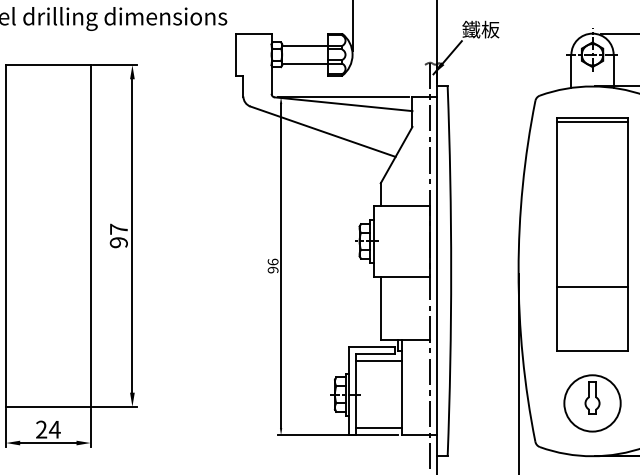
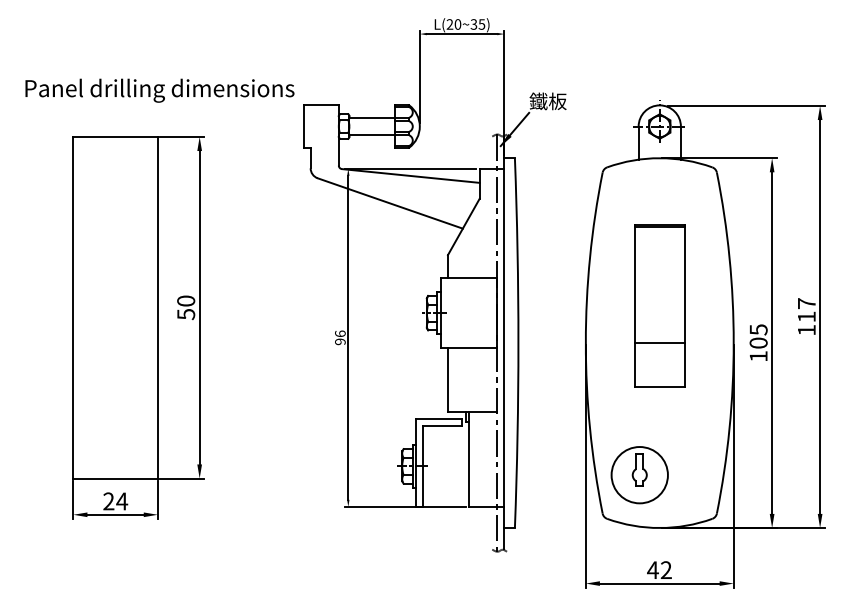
part: (592, 233) -> (659, 305), size x0.7
text: (119, 235) -> (186, 307), 97 -> 50
line: (379, 360) -> (446, 432), removed
part: (592, 403) -> (639, 475), moved
line: (379, 427) -> (446, 499), removed

